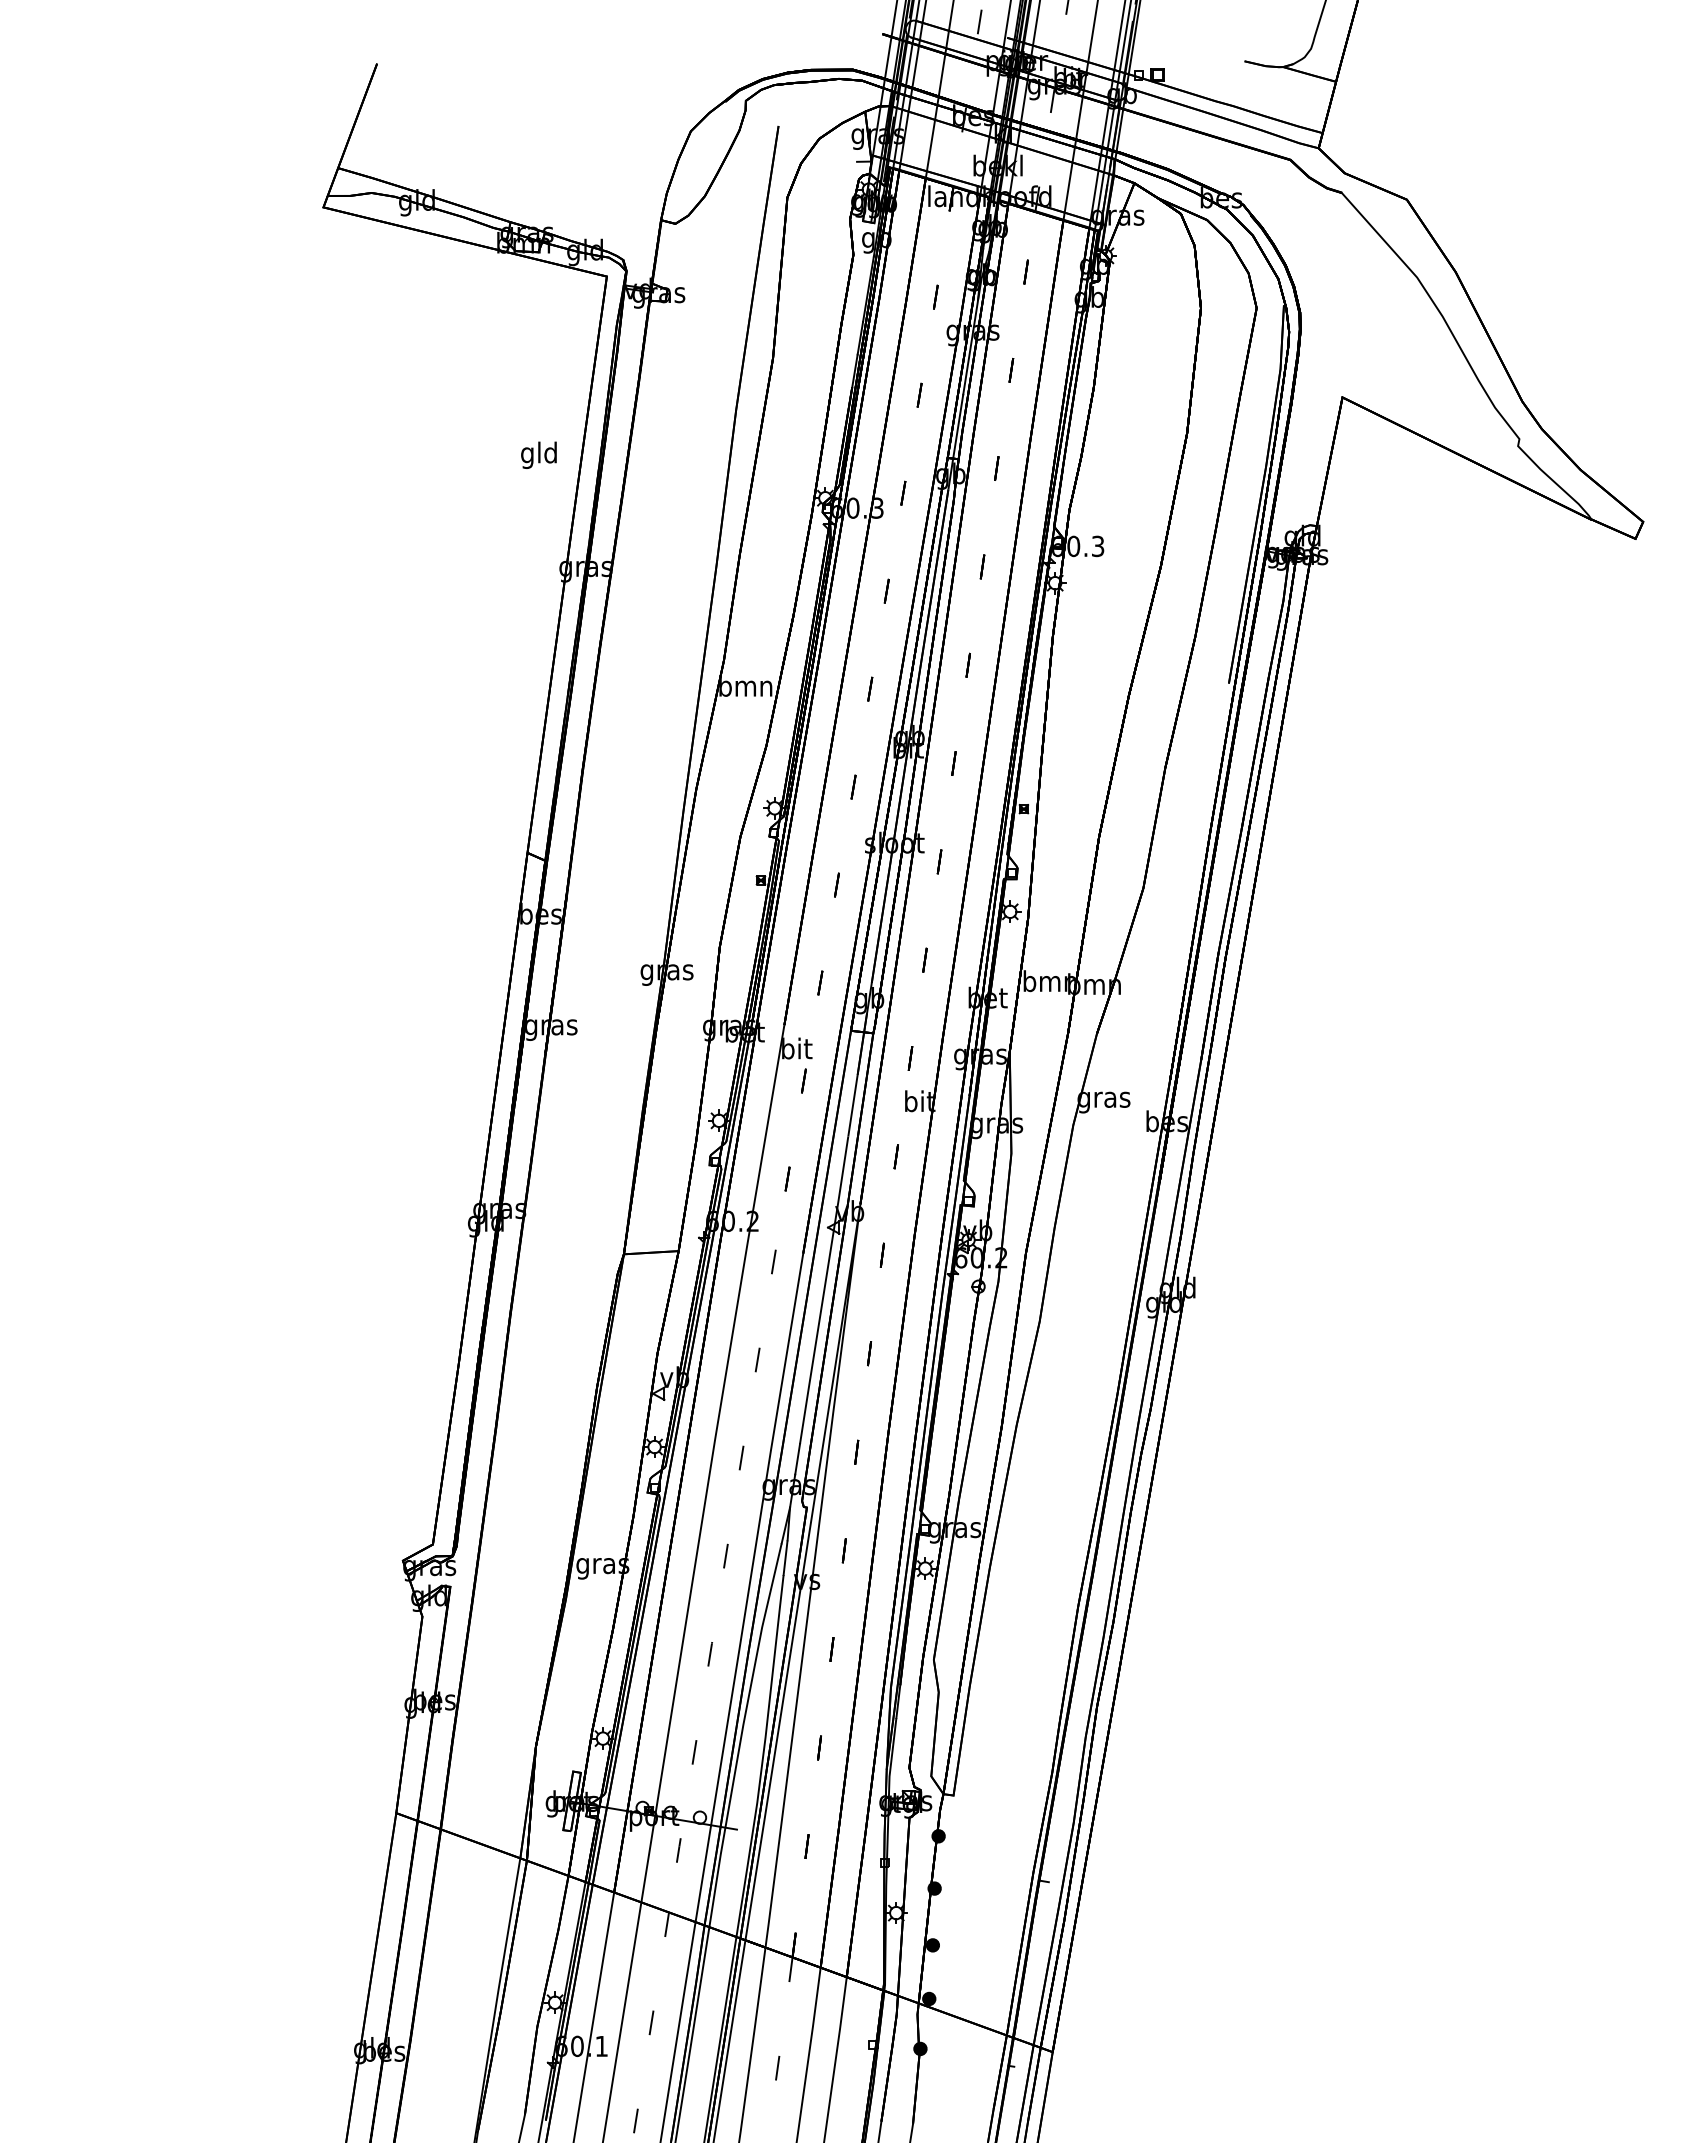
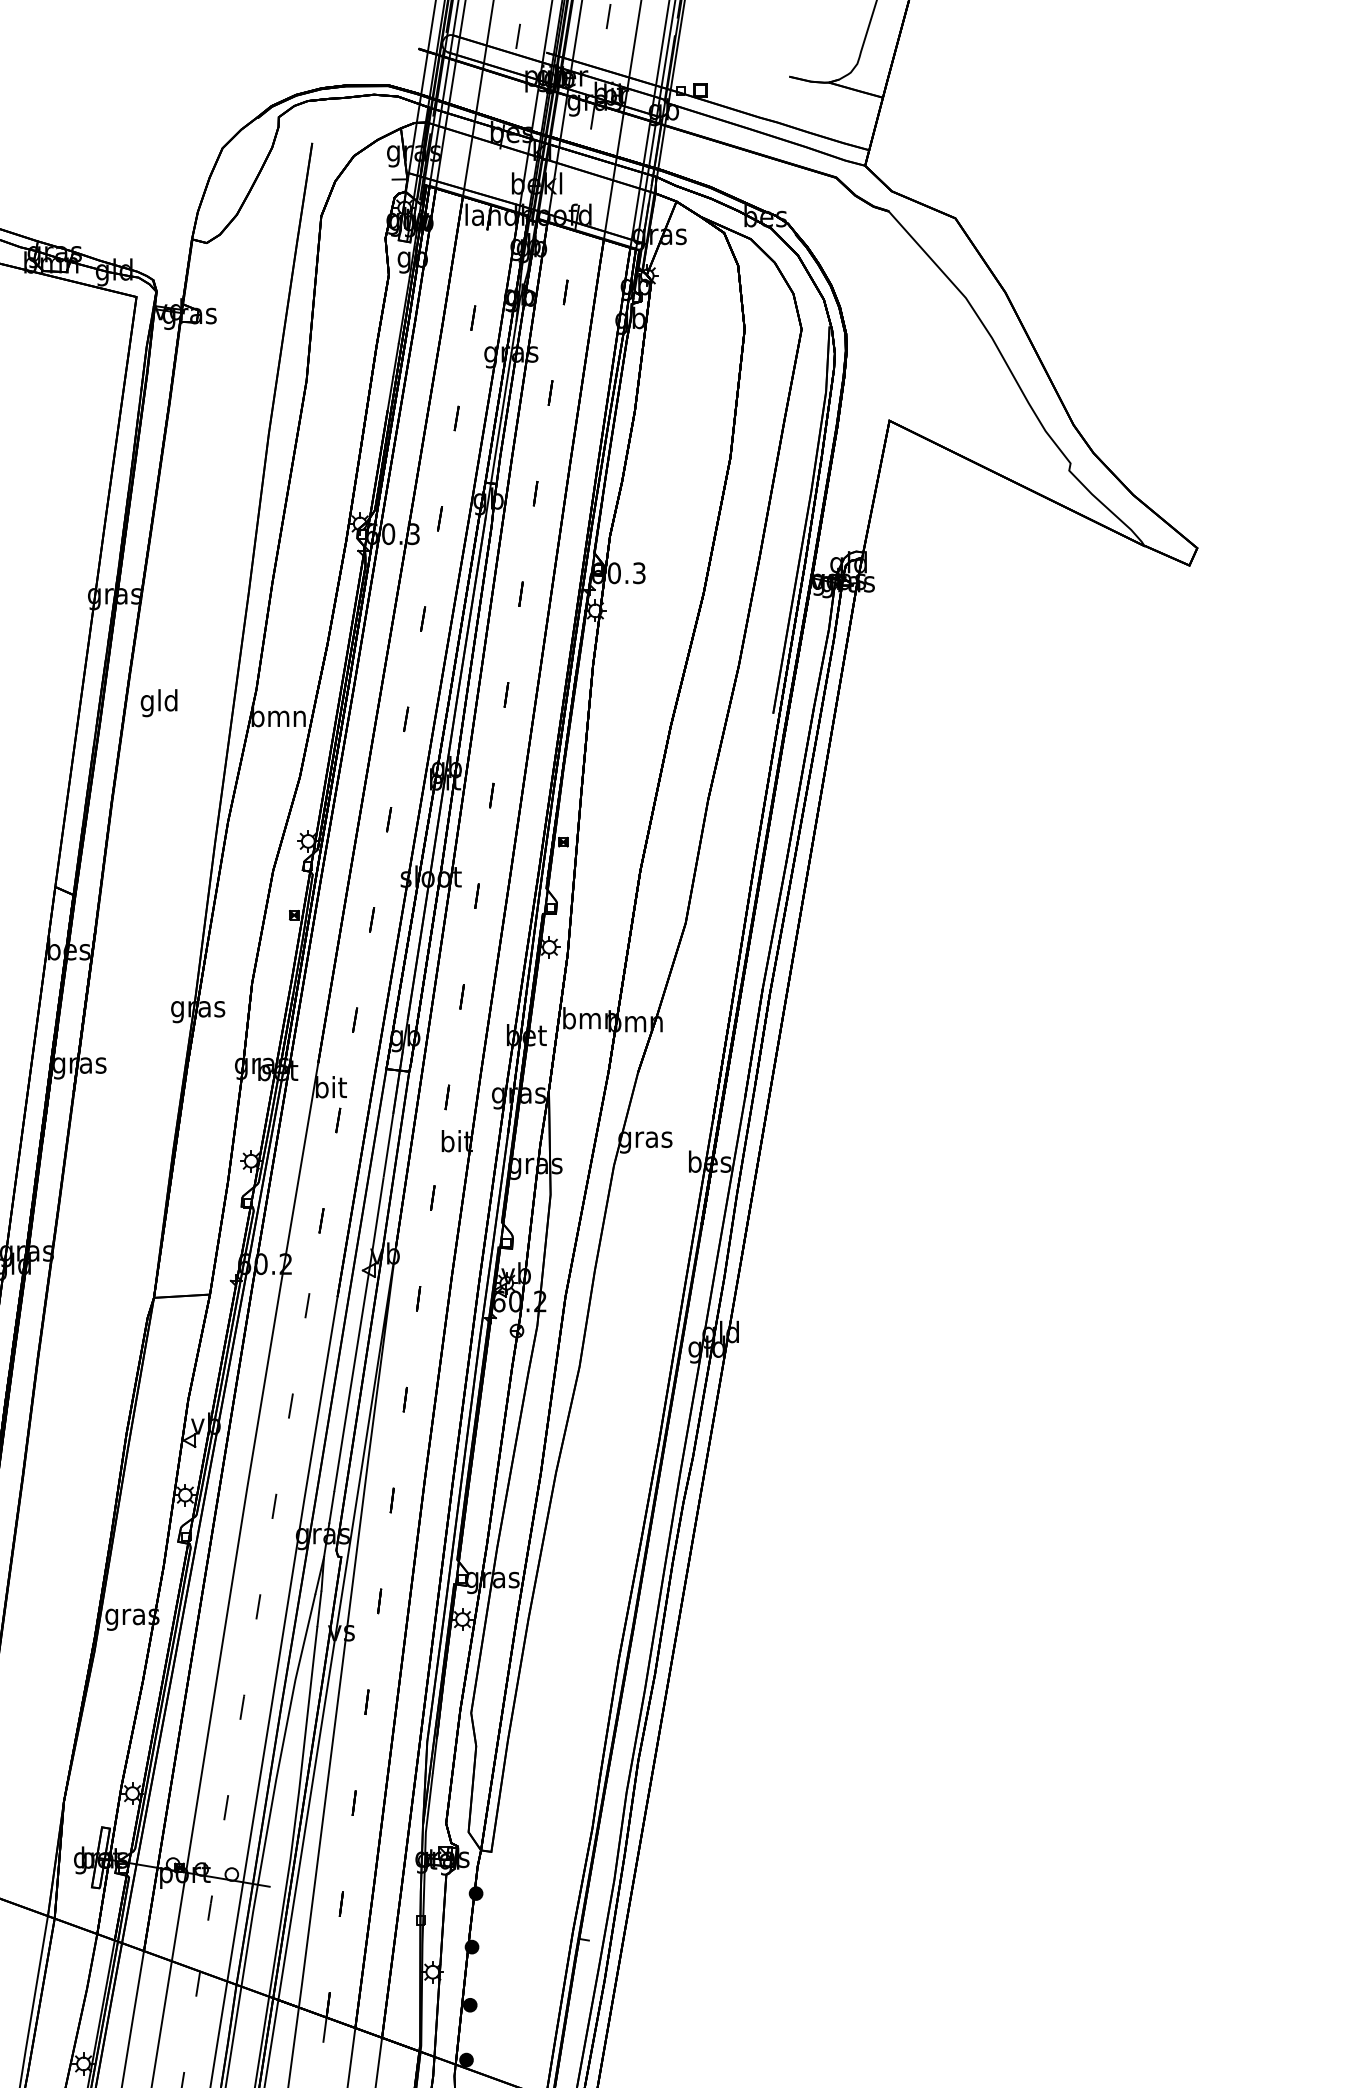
text: (538, 454) -> (158, 702), moved

